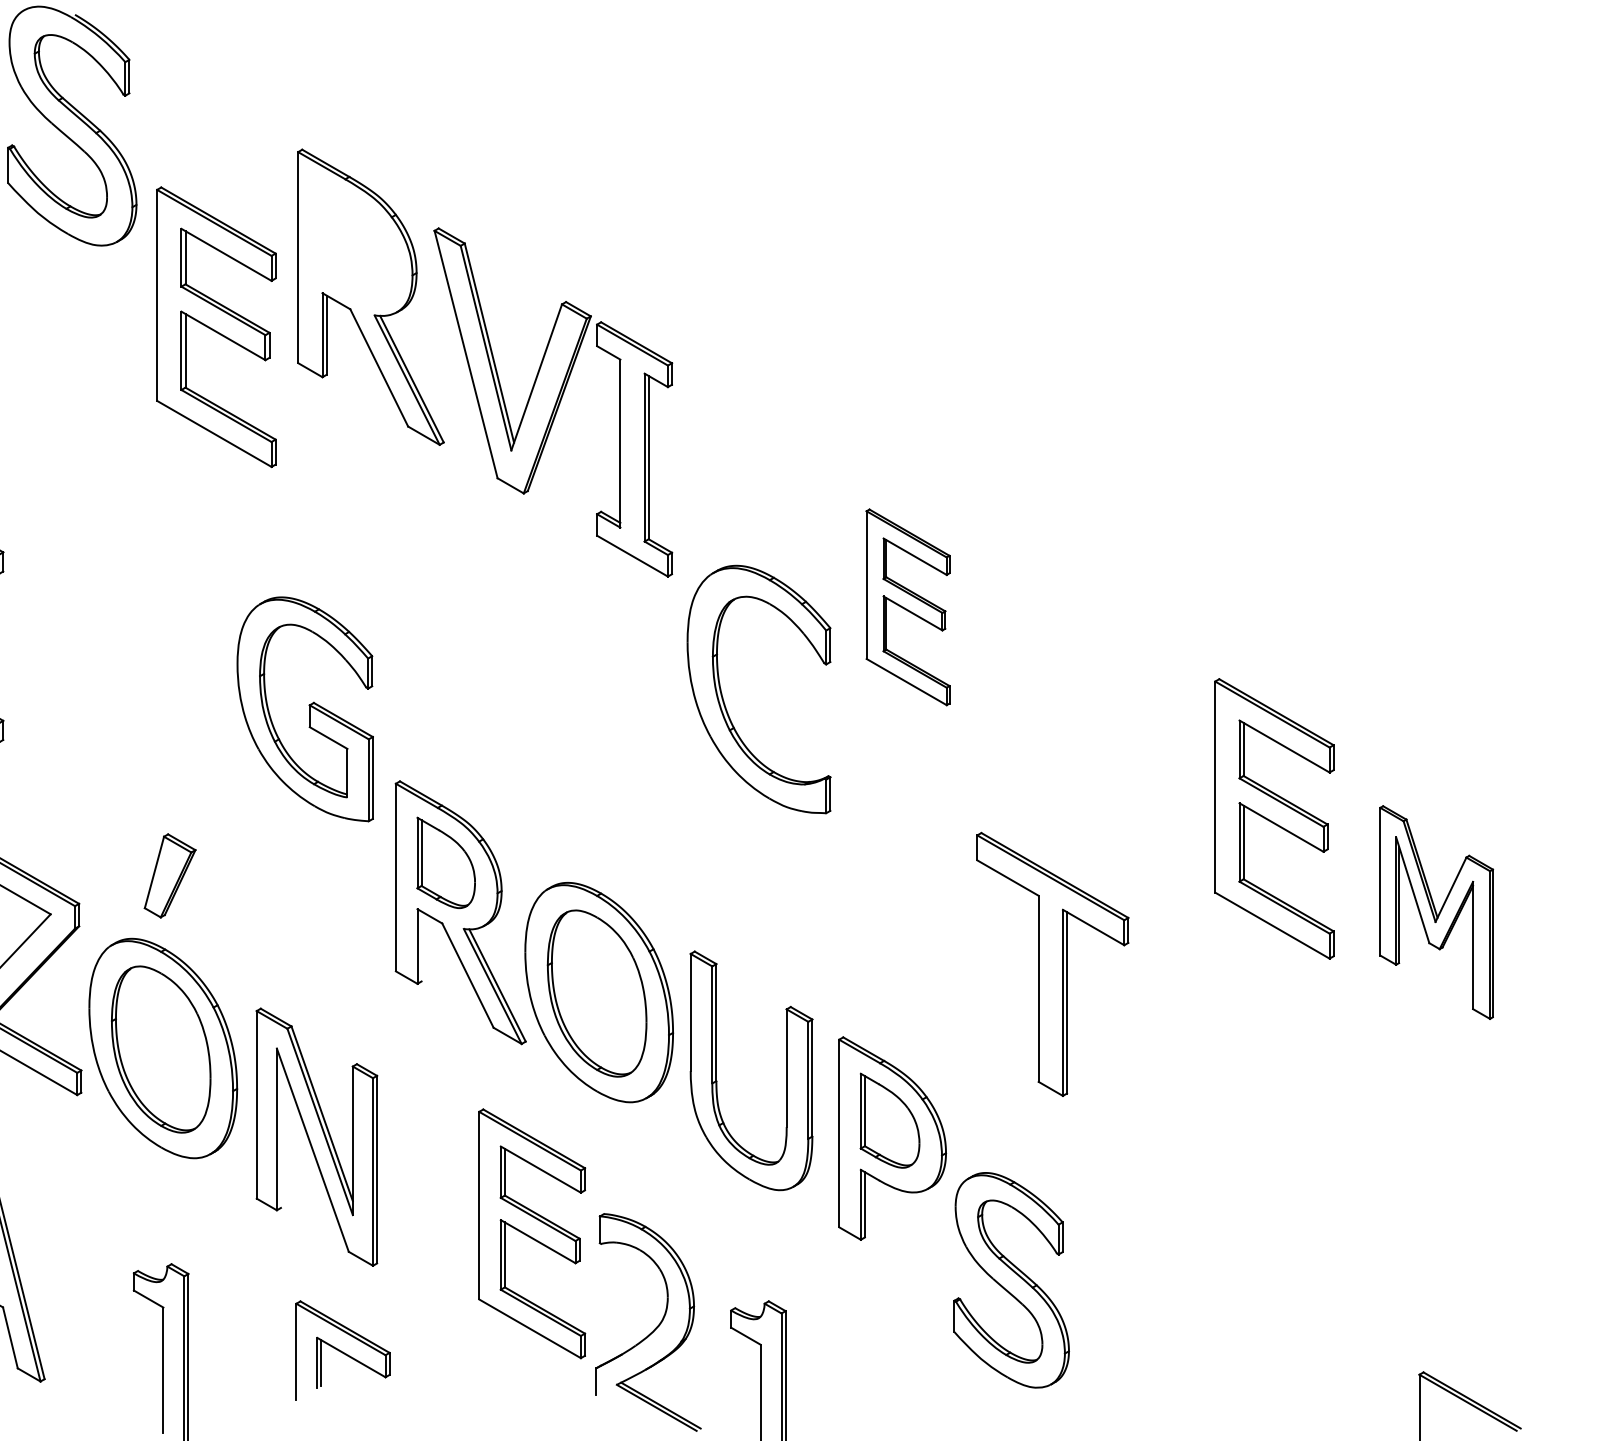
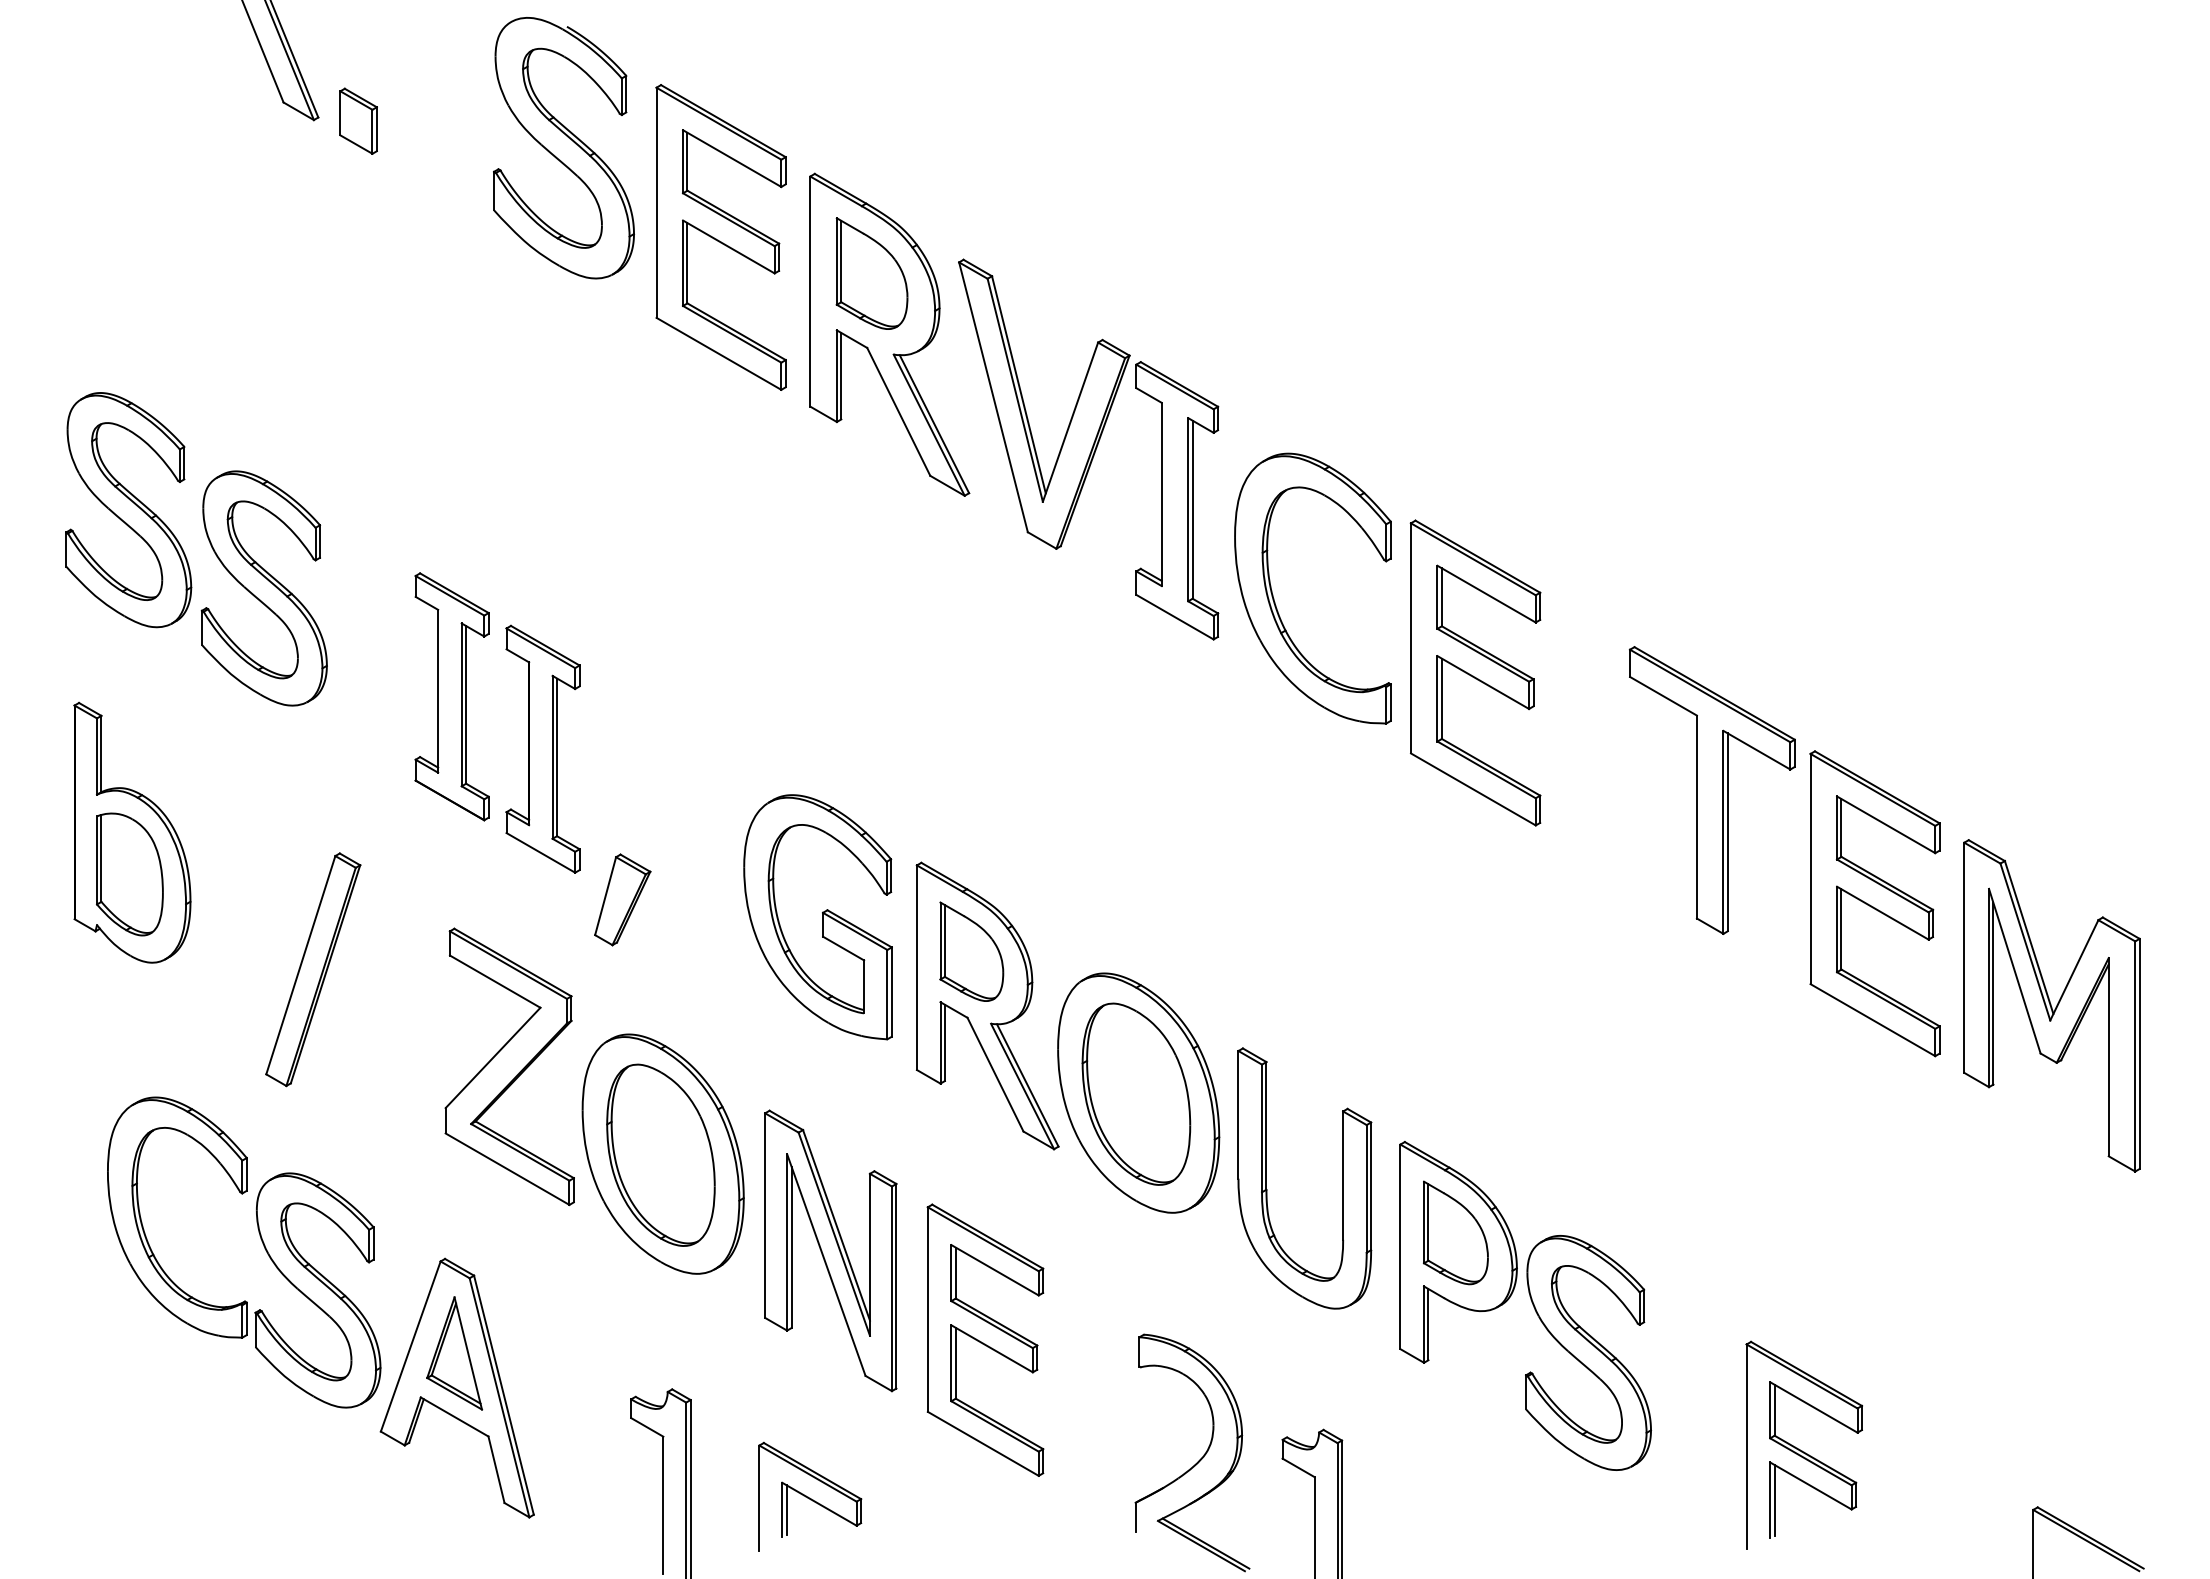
part: (354, 241) -> (871, 273), added
part: (215, 327) -> (720, 237), moved
part: (908, 606) -> (1475, 672), size x1.43
part: (52, 676) -> (542, 748), added
part: (723, 698) -> (1274, 598), moved
part: (304, 709) -> (817, 917), moved
part: (169, 875) -> (622, 899), moved
part: (1436, 912) -> (2051, 1005), size x1.43
line: (421, 946) -> (944, 1042), added
part: (1052, 964) -> (1711, 790), moved
line: (280, 1134) -> (791, 1247), added
part: (532, 1233) -> (985, 1339), moved
part: (1011, 1279) -> (1588, 1352), moved
part: (1208, 1314) -> (1803, 1444), added
part: (343, 1350) -> (810, 1496), moved

